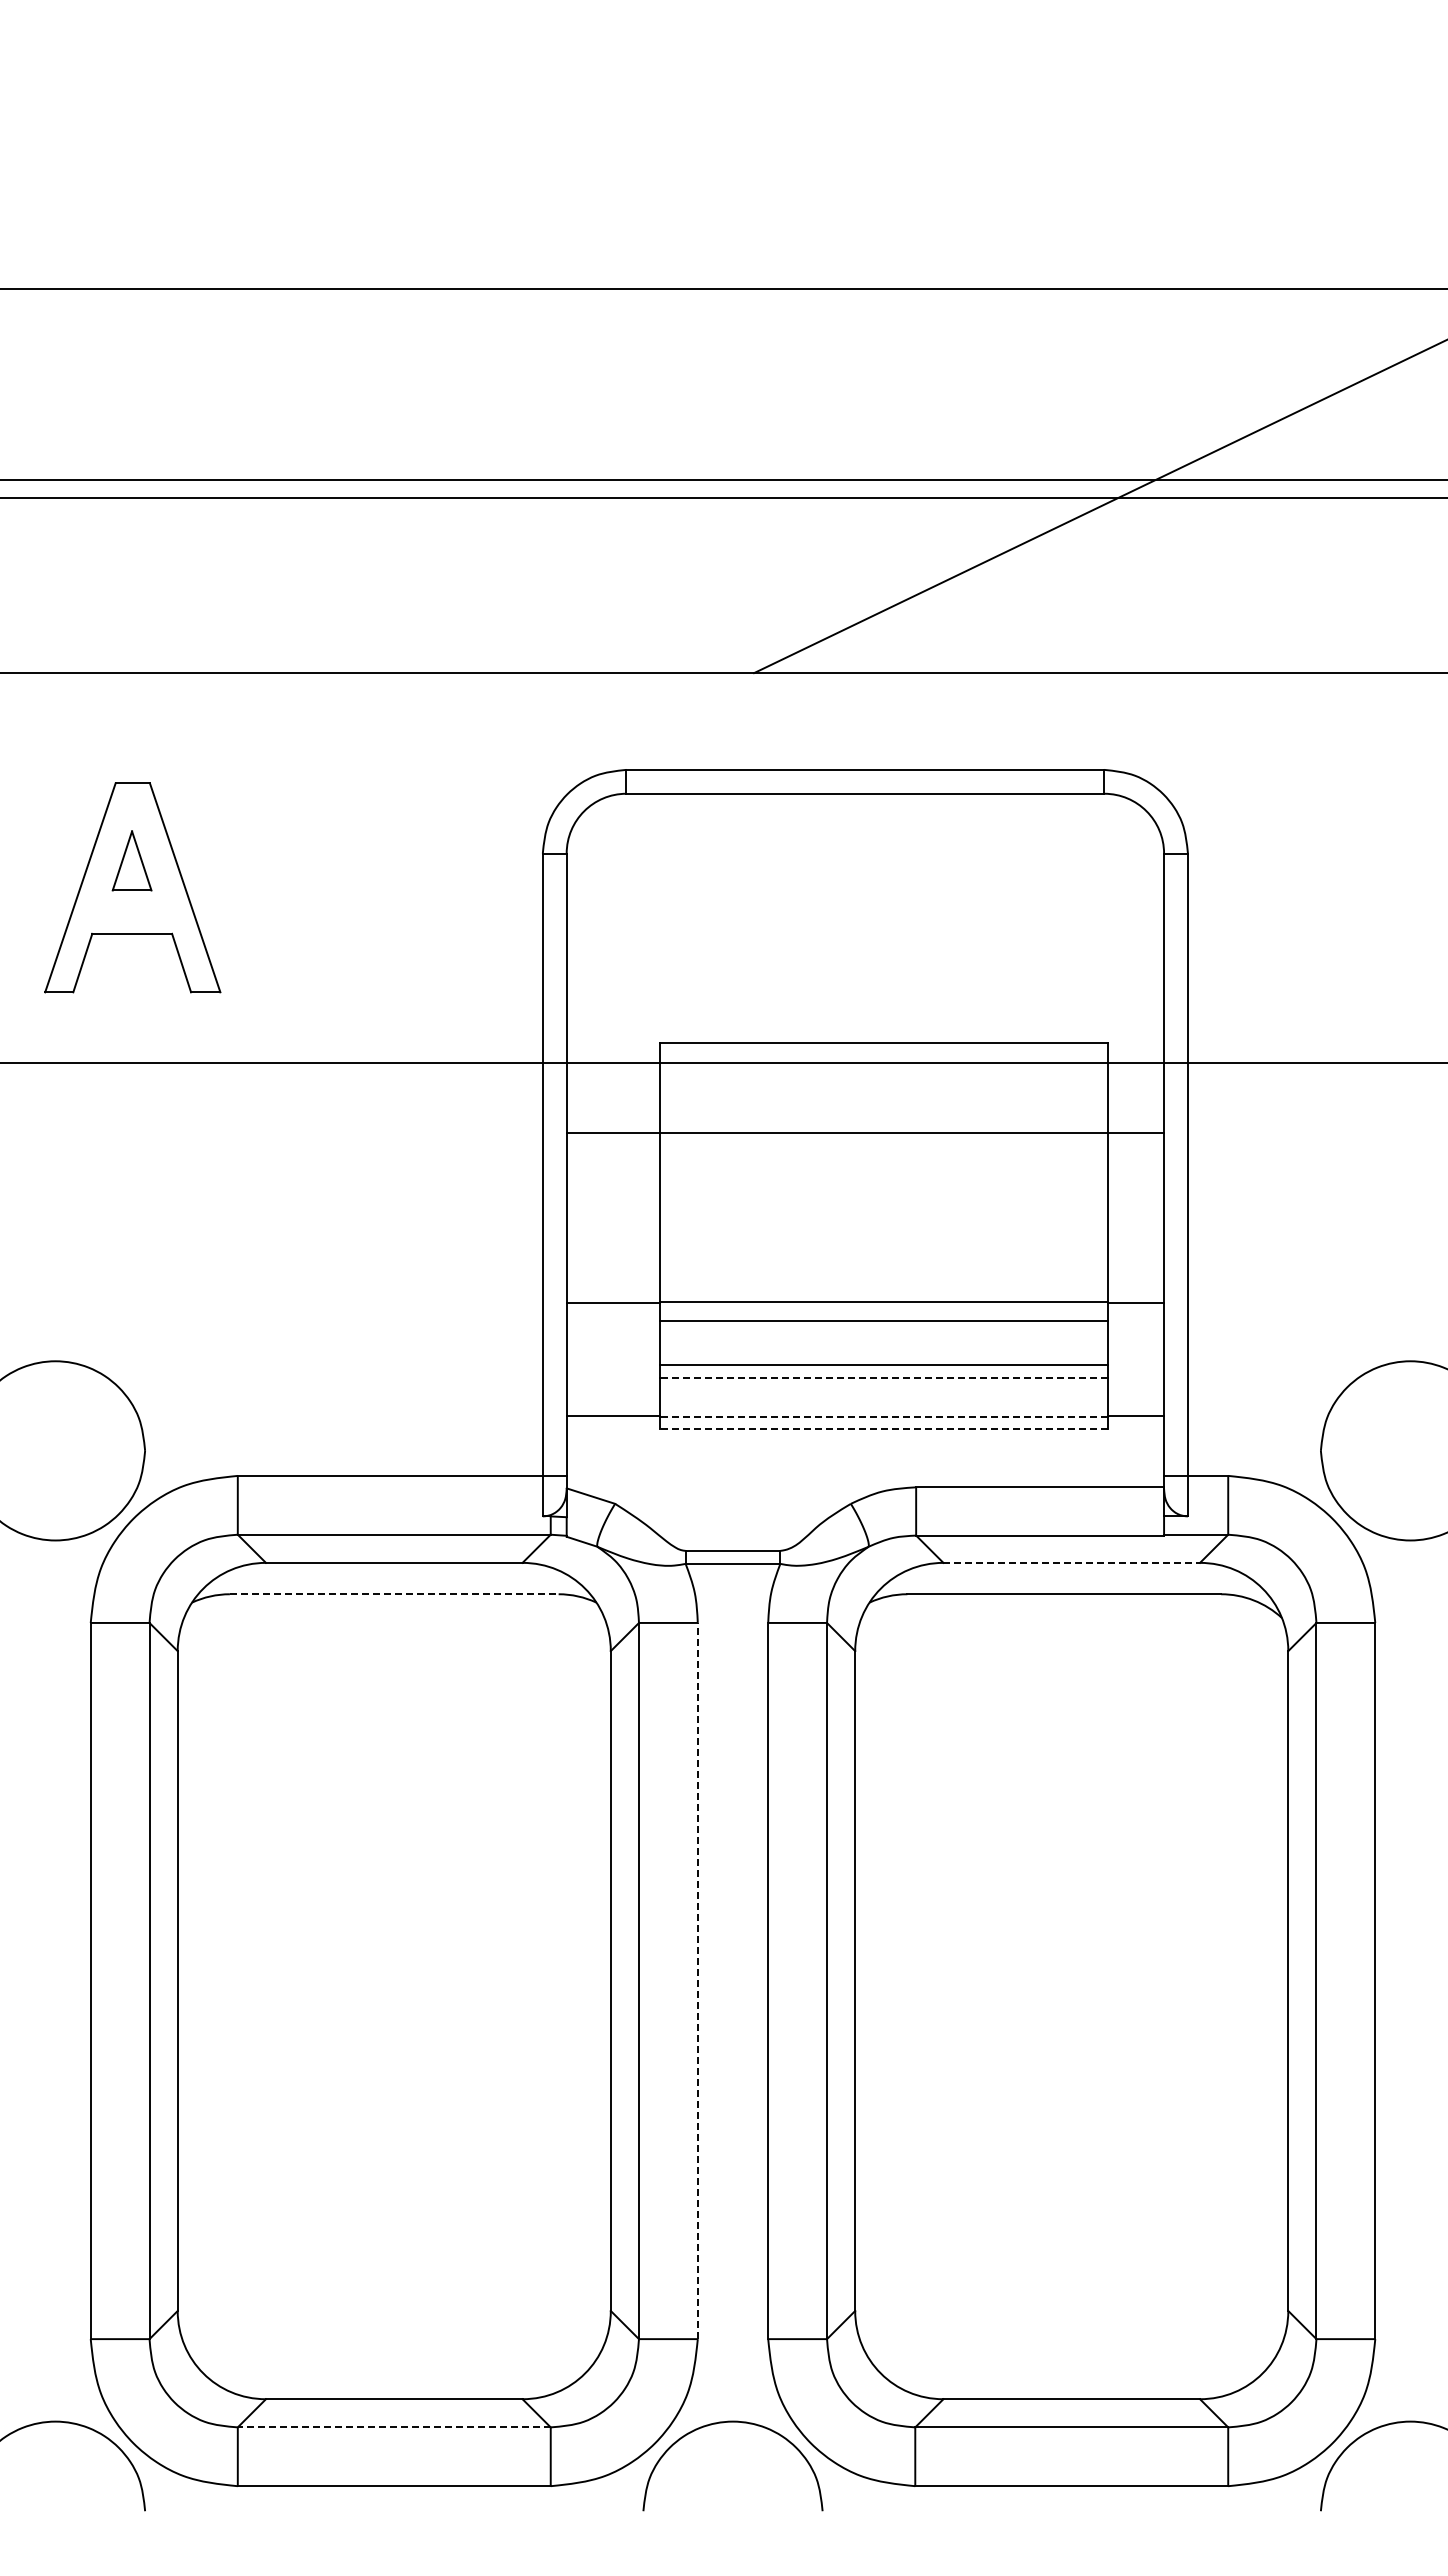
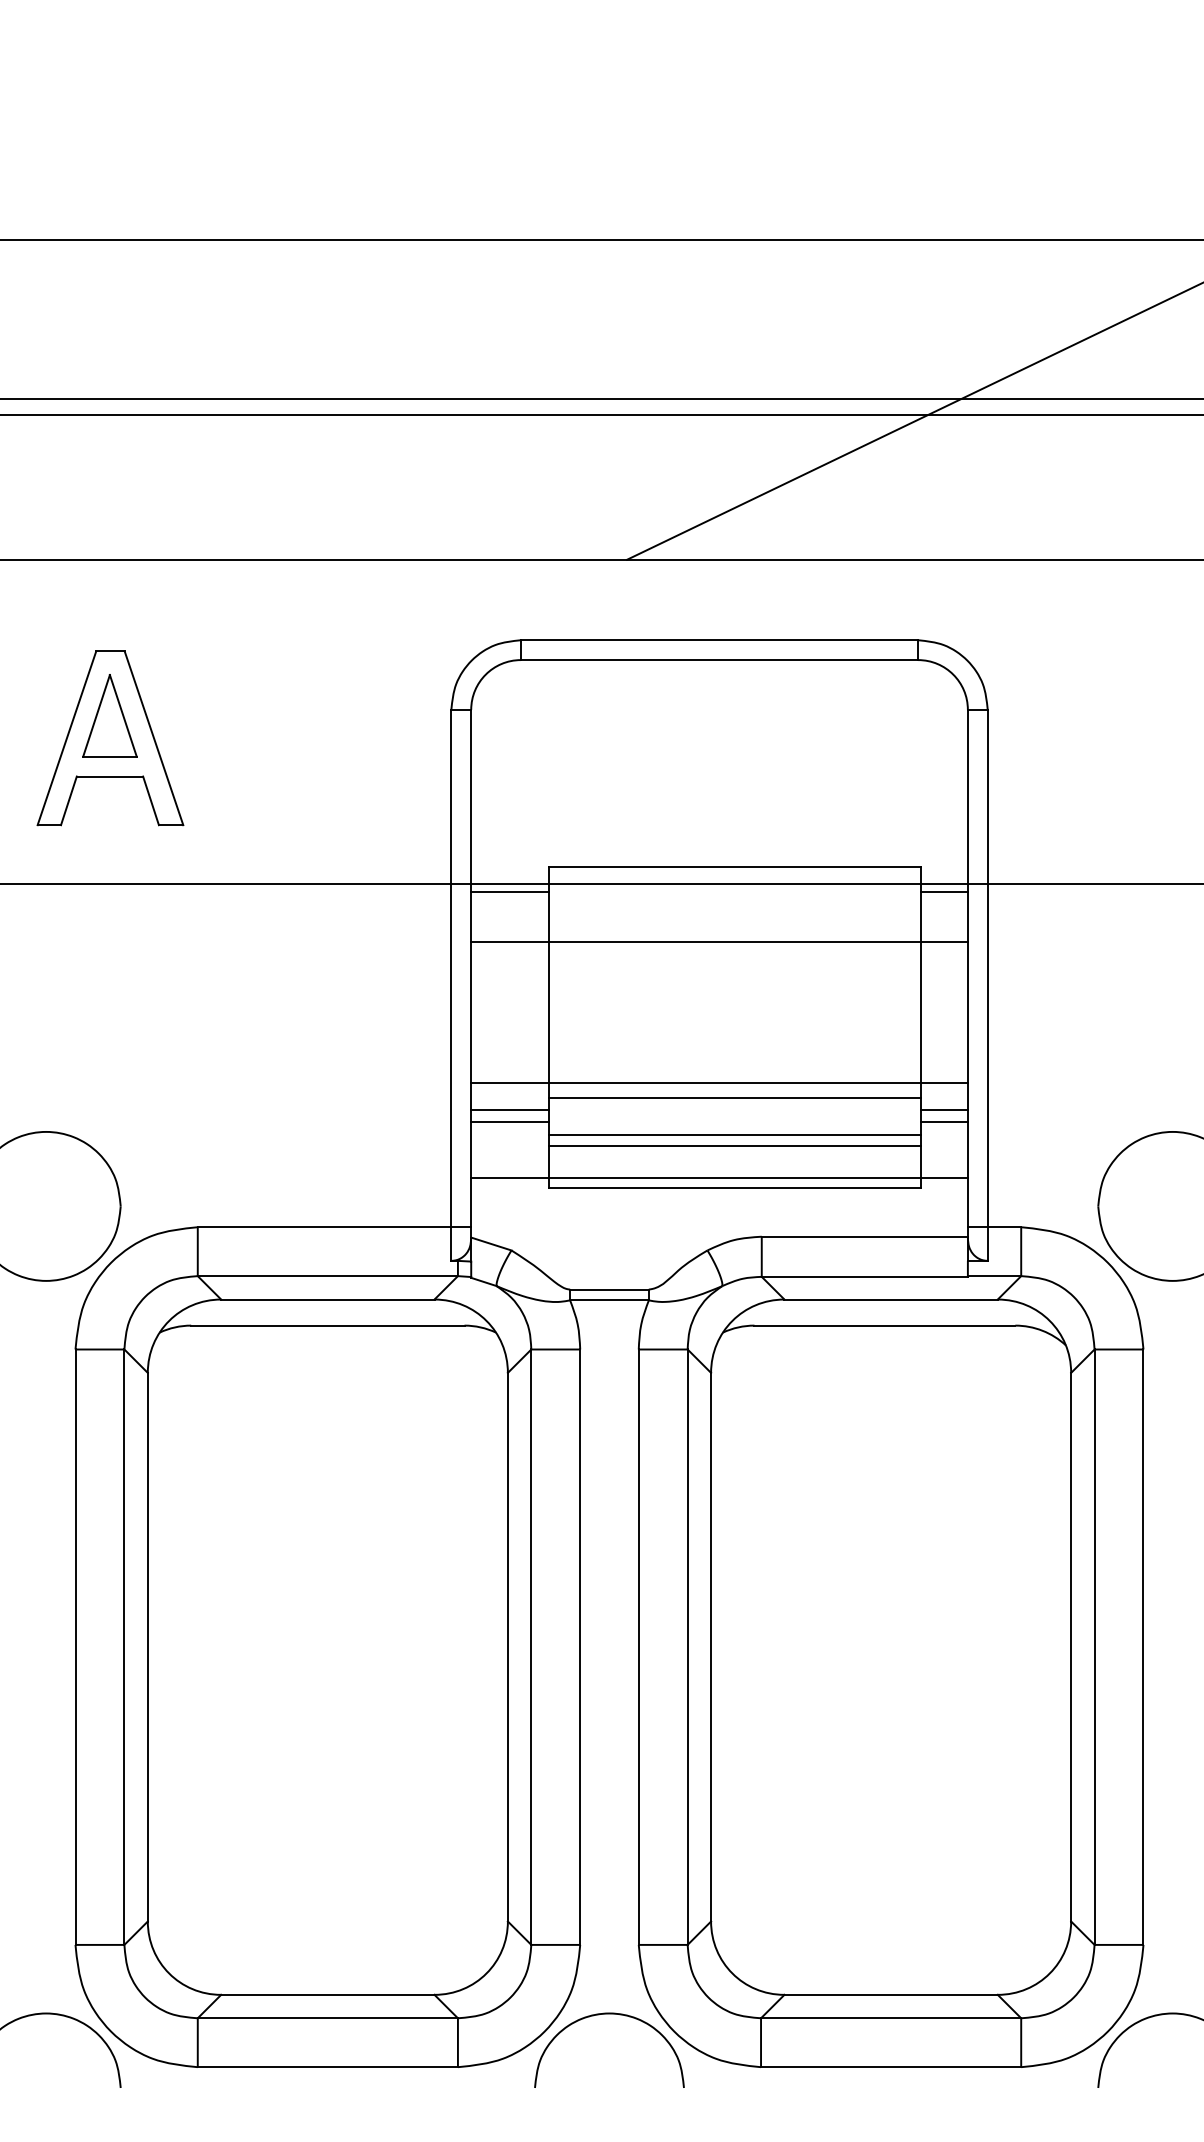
part: (131, 860) -> (109, 715), size x1.67
line: (612, 1073) -> (509, 892), added
line: (1135, 1073) -> (944, 892), added
line: (612, 1334) -> (509, 1109), added
line: (1135, 1334) -> (944, 1109), added
line: (612, 1349) -> (509, 1122), added
line: (1135, 1349) -> (944, 1122), added
line: (883, 1378) -> (734, 1146), dashed -> solid
line: (883, 1416) -> (734, 1177), dashed -> solid
line: (883, 1429) -> (734, 1188), dashed -> solid
line: (1072, 1562) -> (891, 1299), dashed -> solid
line: (394, 1594) -> (328, 1325), dashed -> solid
line: (697, 1980) -> (579, 1646), dashed -> solid
line: (393, 2427) -> (327, 2018), dashed -> solid

